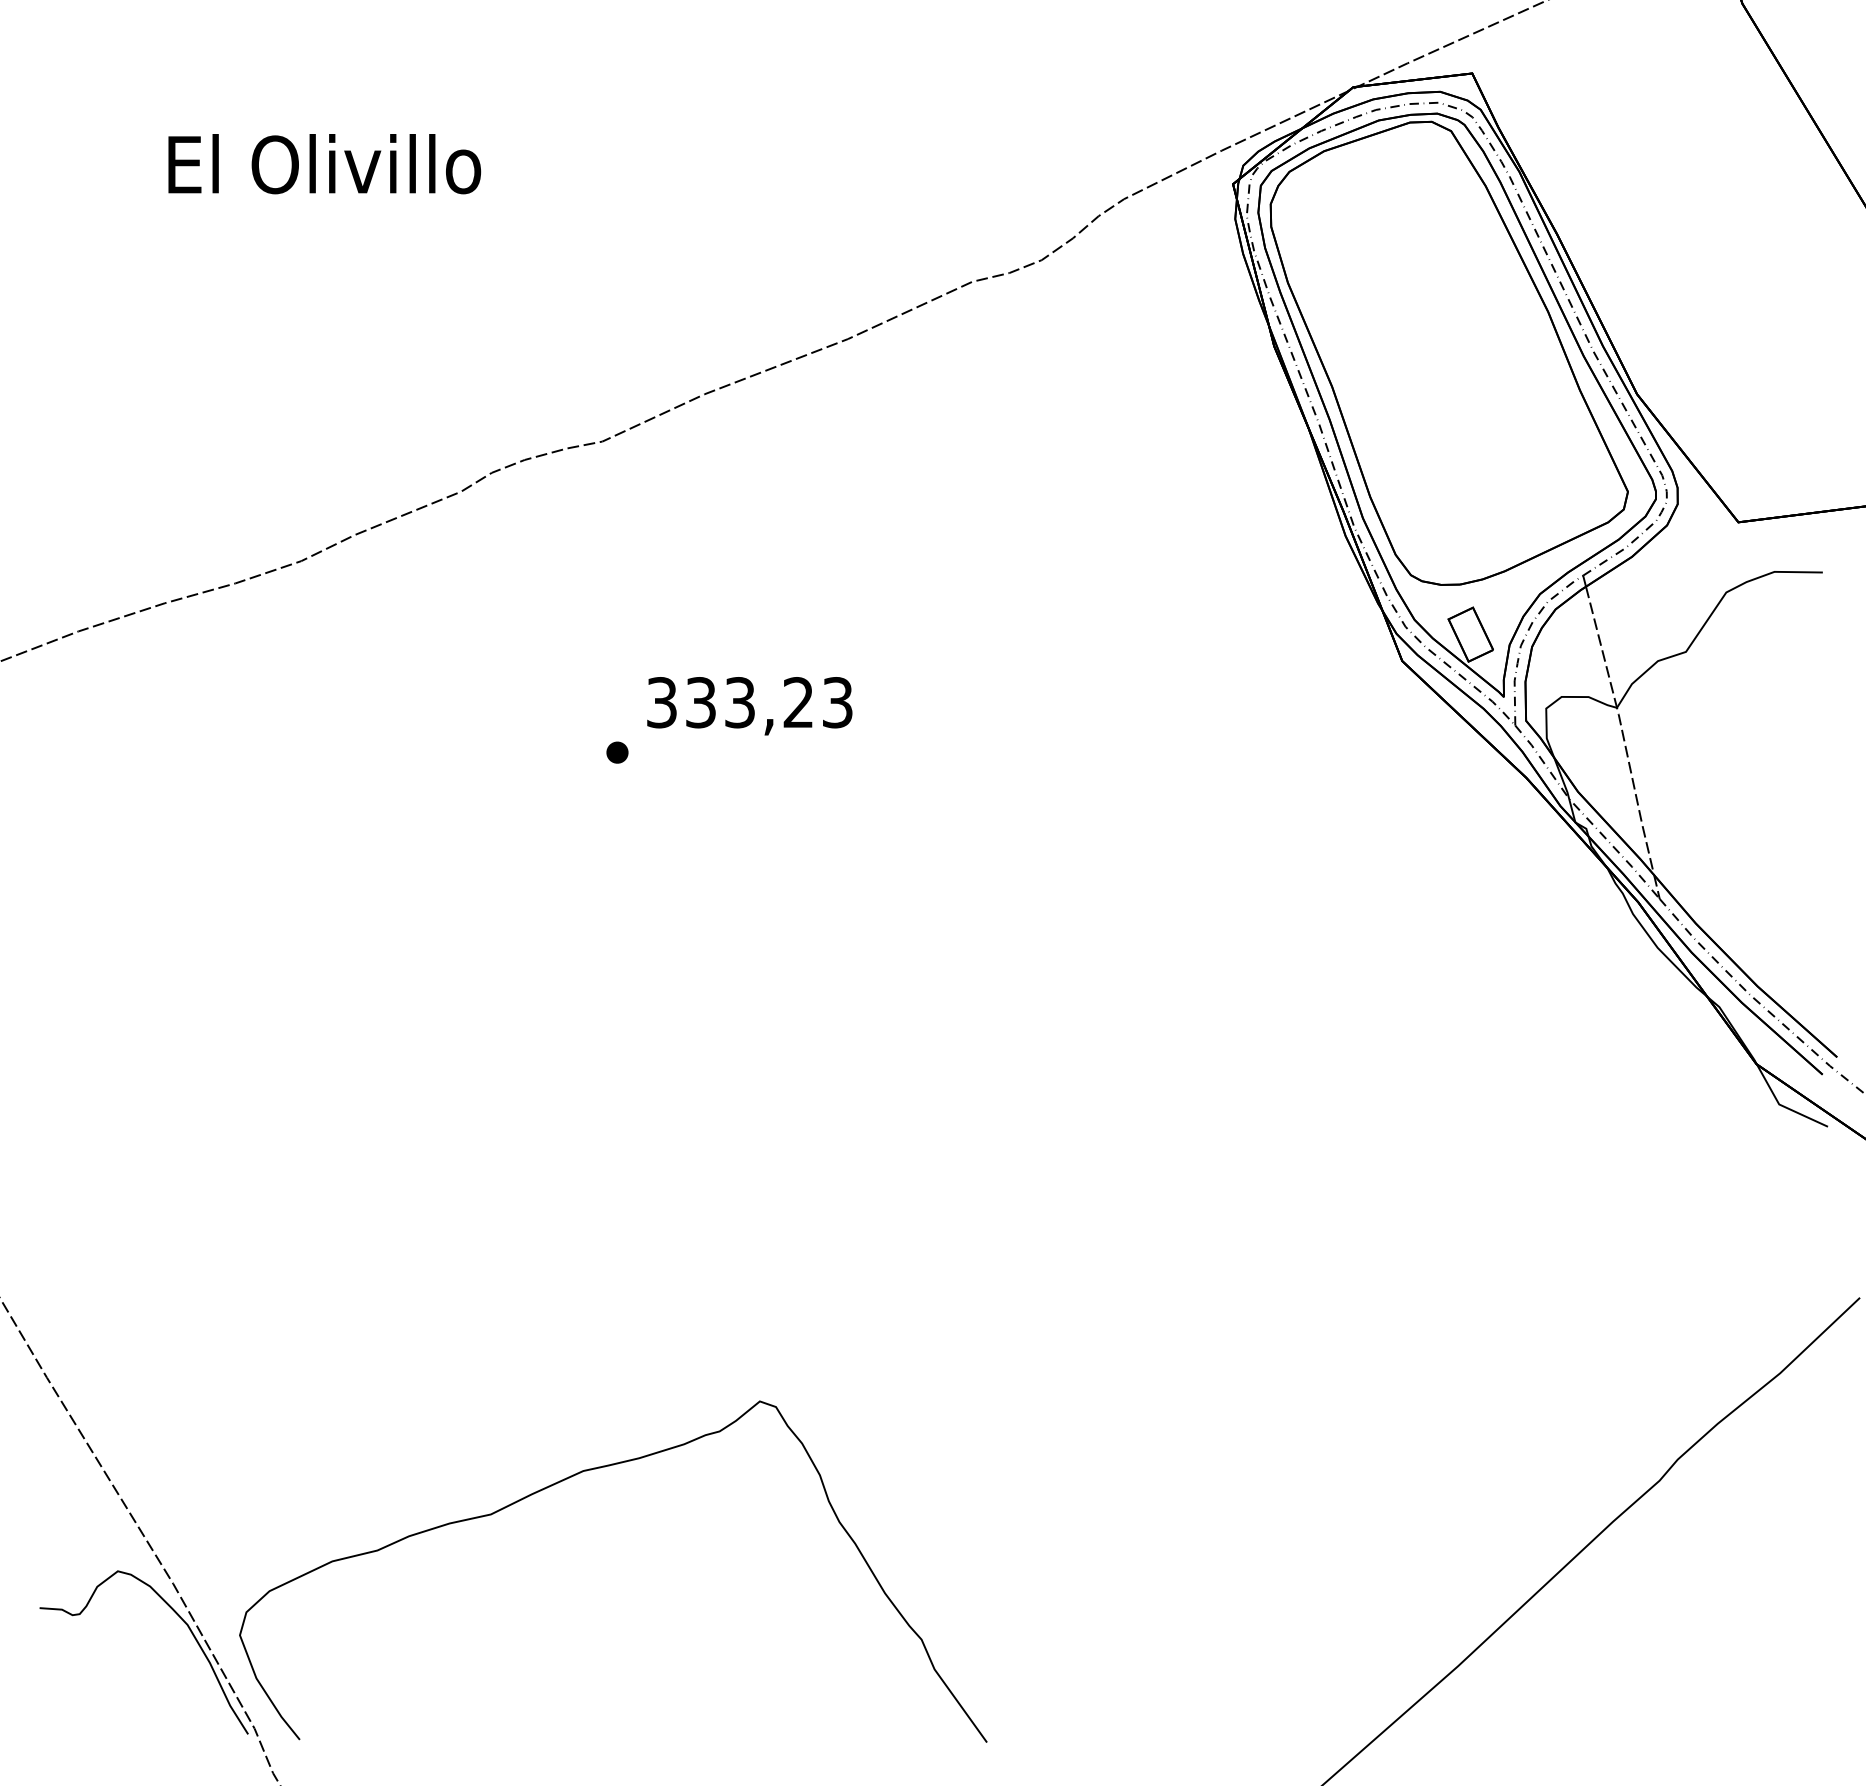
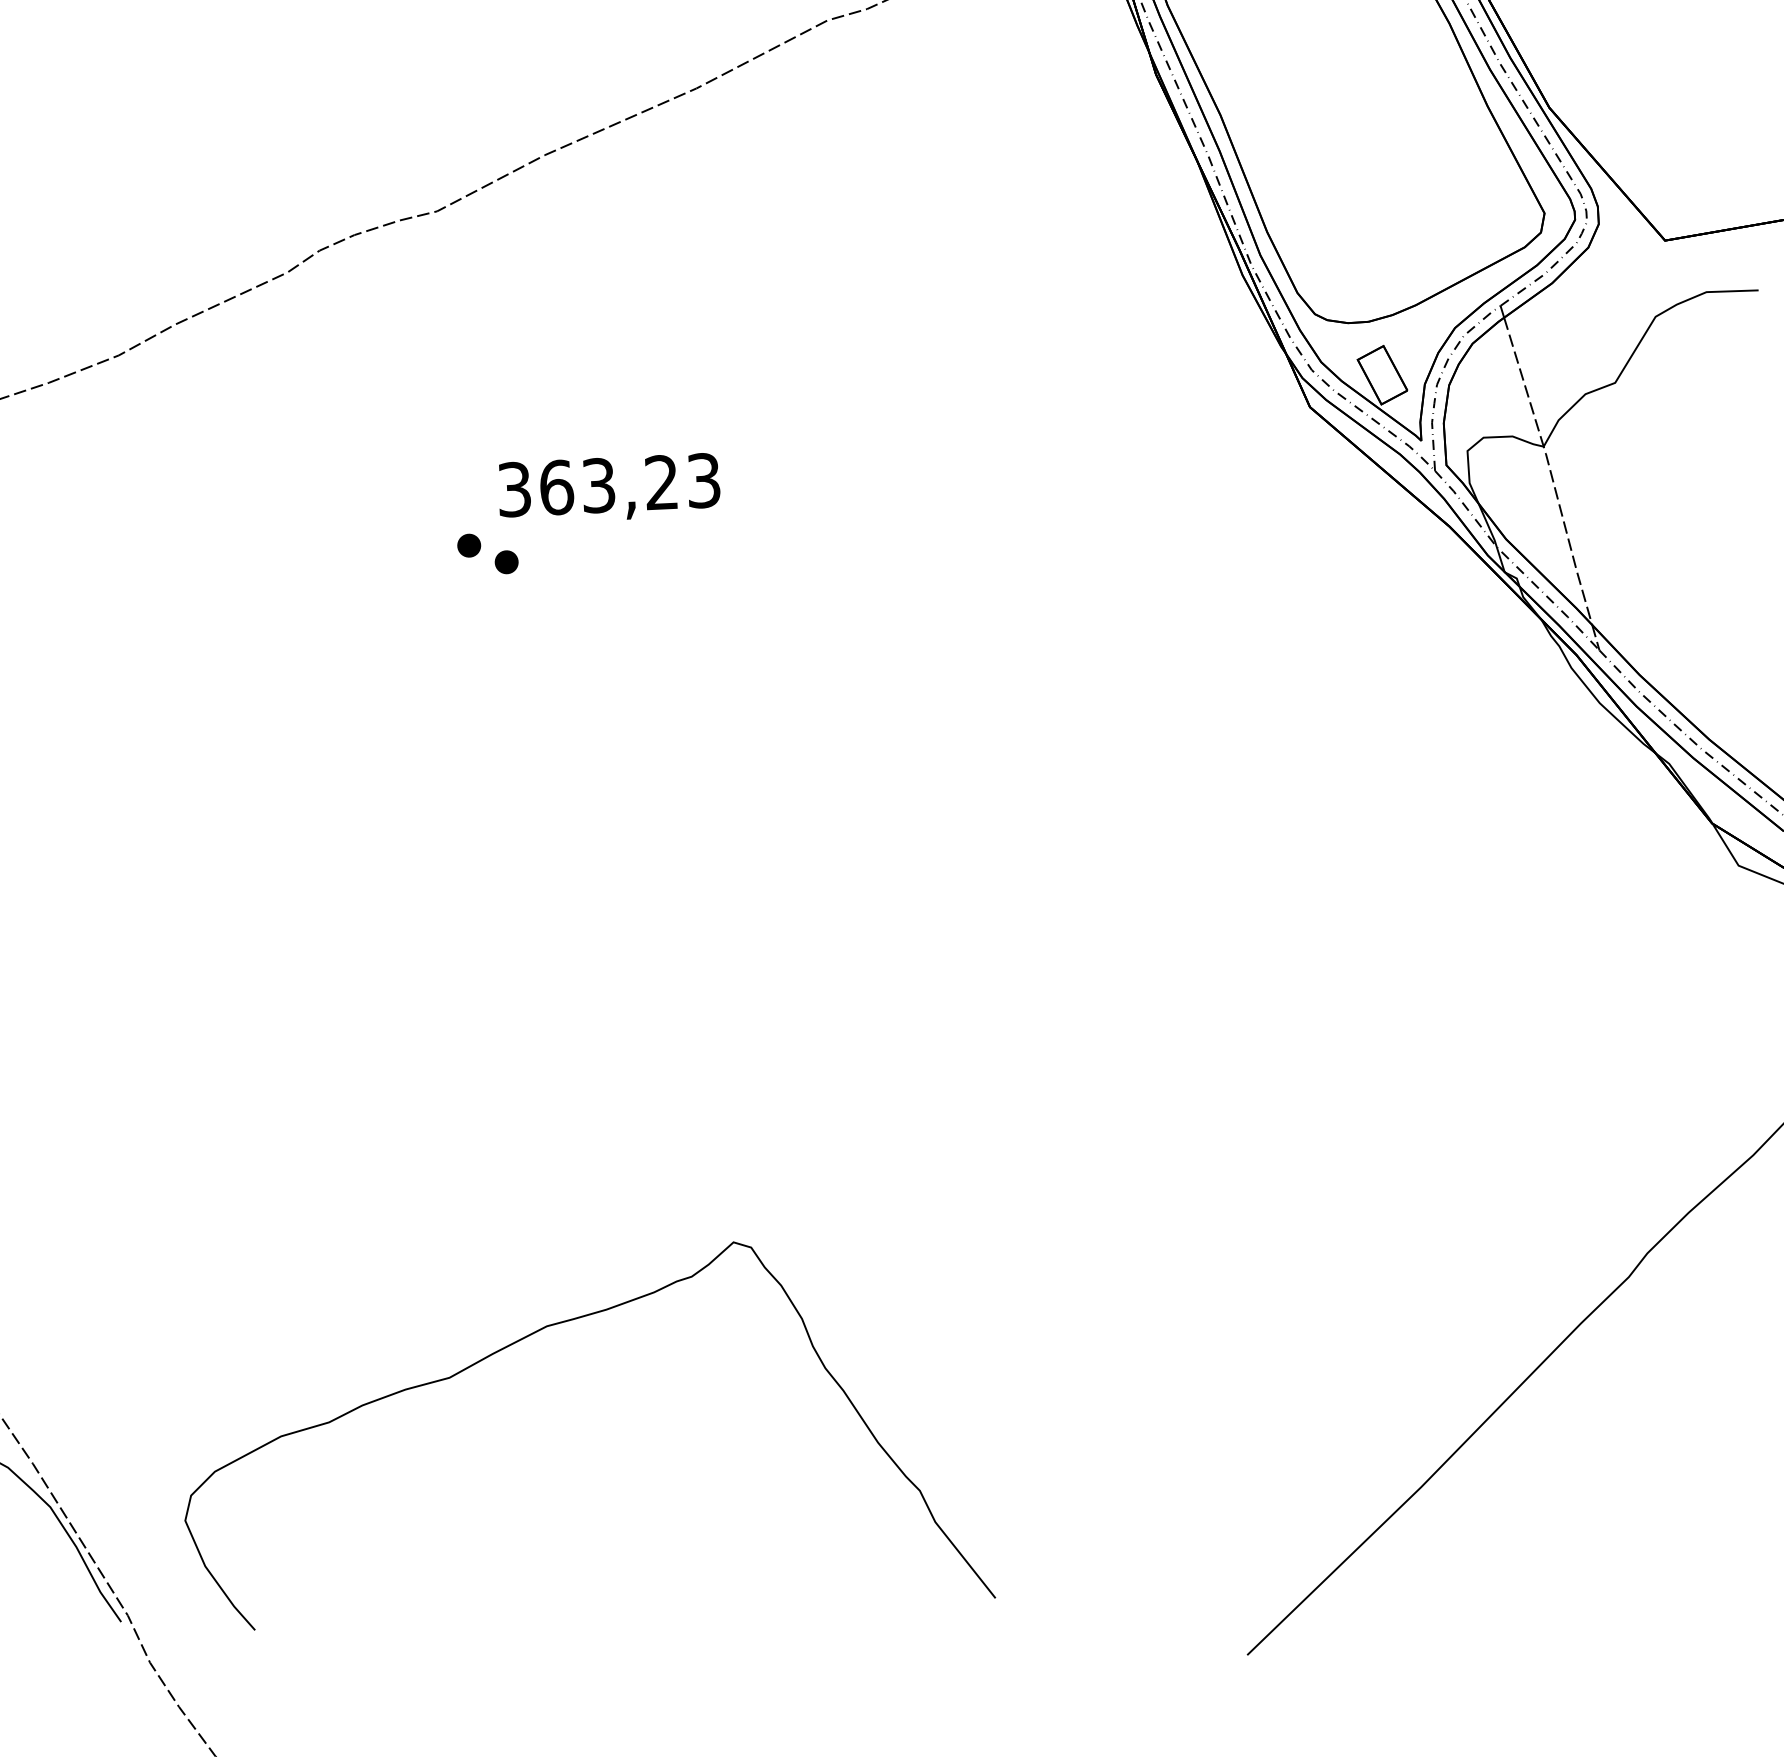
text: (701, 702) -> (557, 487), 333,23 -> 363,23
part: (651, 769) -> (506, 562), added
curve: (567, 1479) -> (530, 1336), moved

